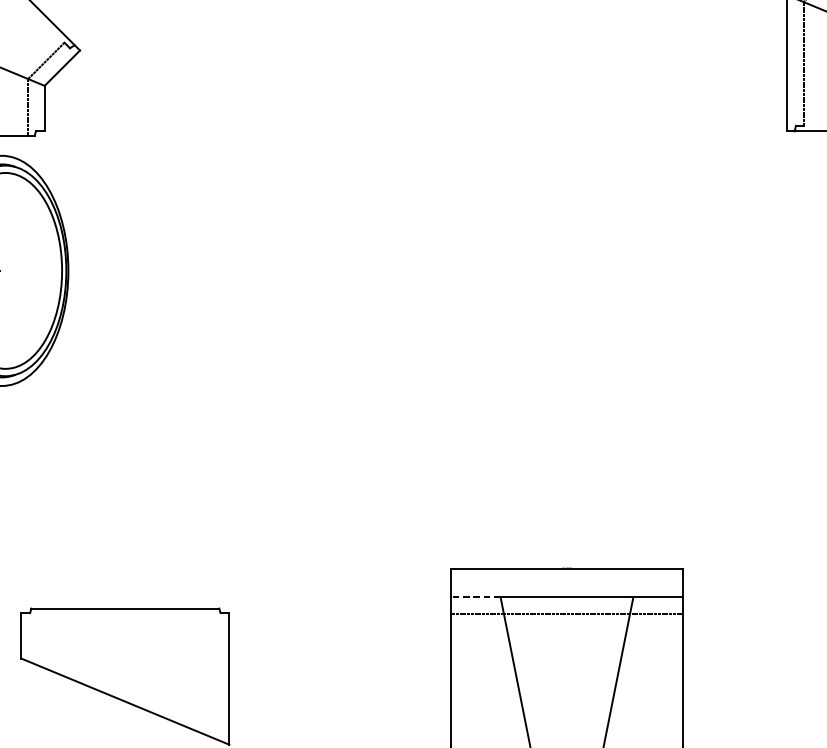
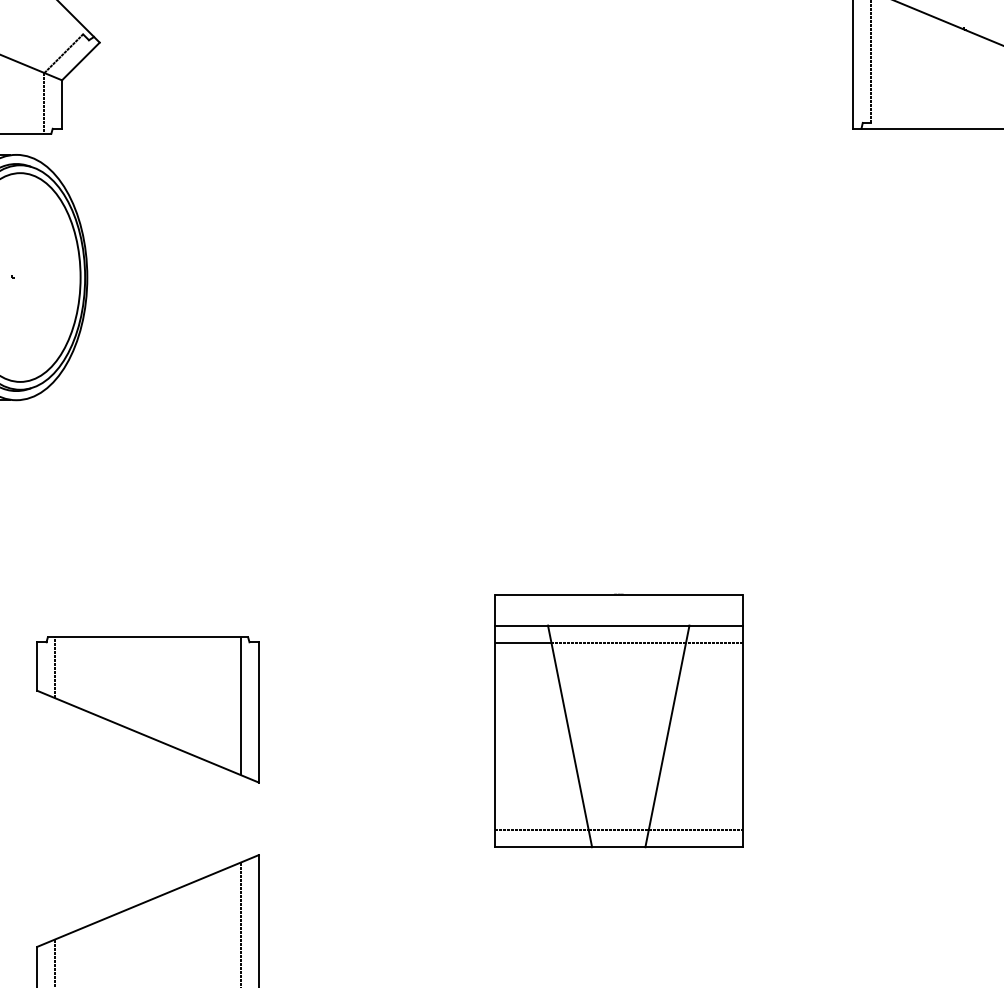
line: (475, 597) -> (521, 625), dashed -> solid
line: (37, 636) -> (54, 667), added
line: (213, 673) -> (241, 706), added

